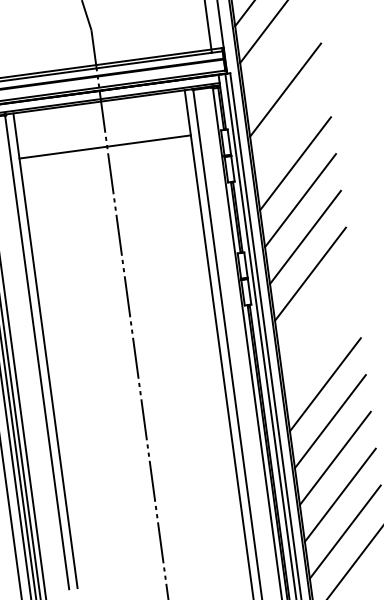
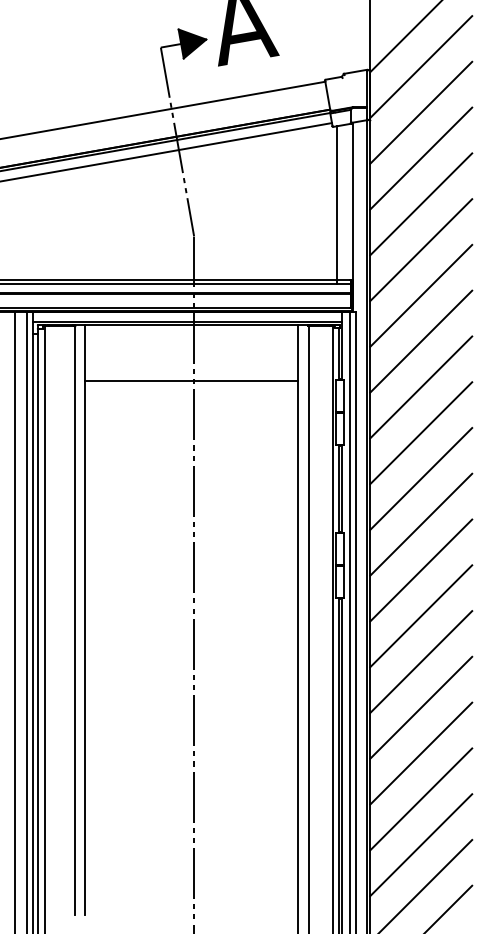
line: (280, 52) -> (421, 295), added
line: (290, 126) -> (421, 387), added
line: (315, 311) -> (421, 616), added
line: (320, 348) -> (421, 662), added

